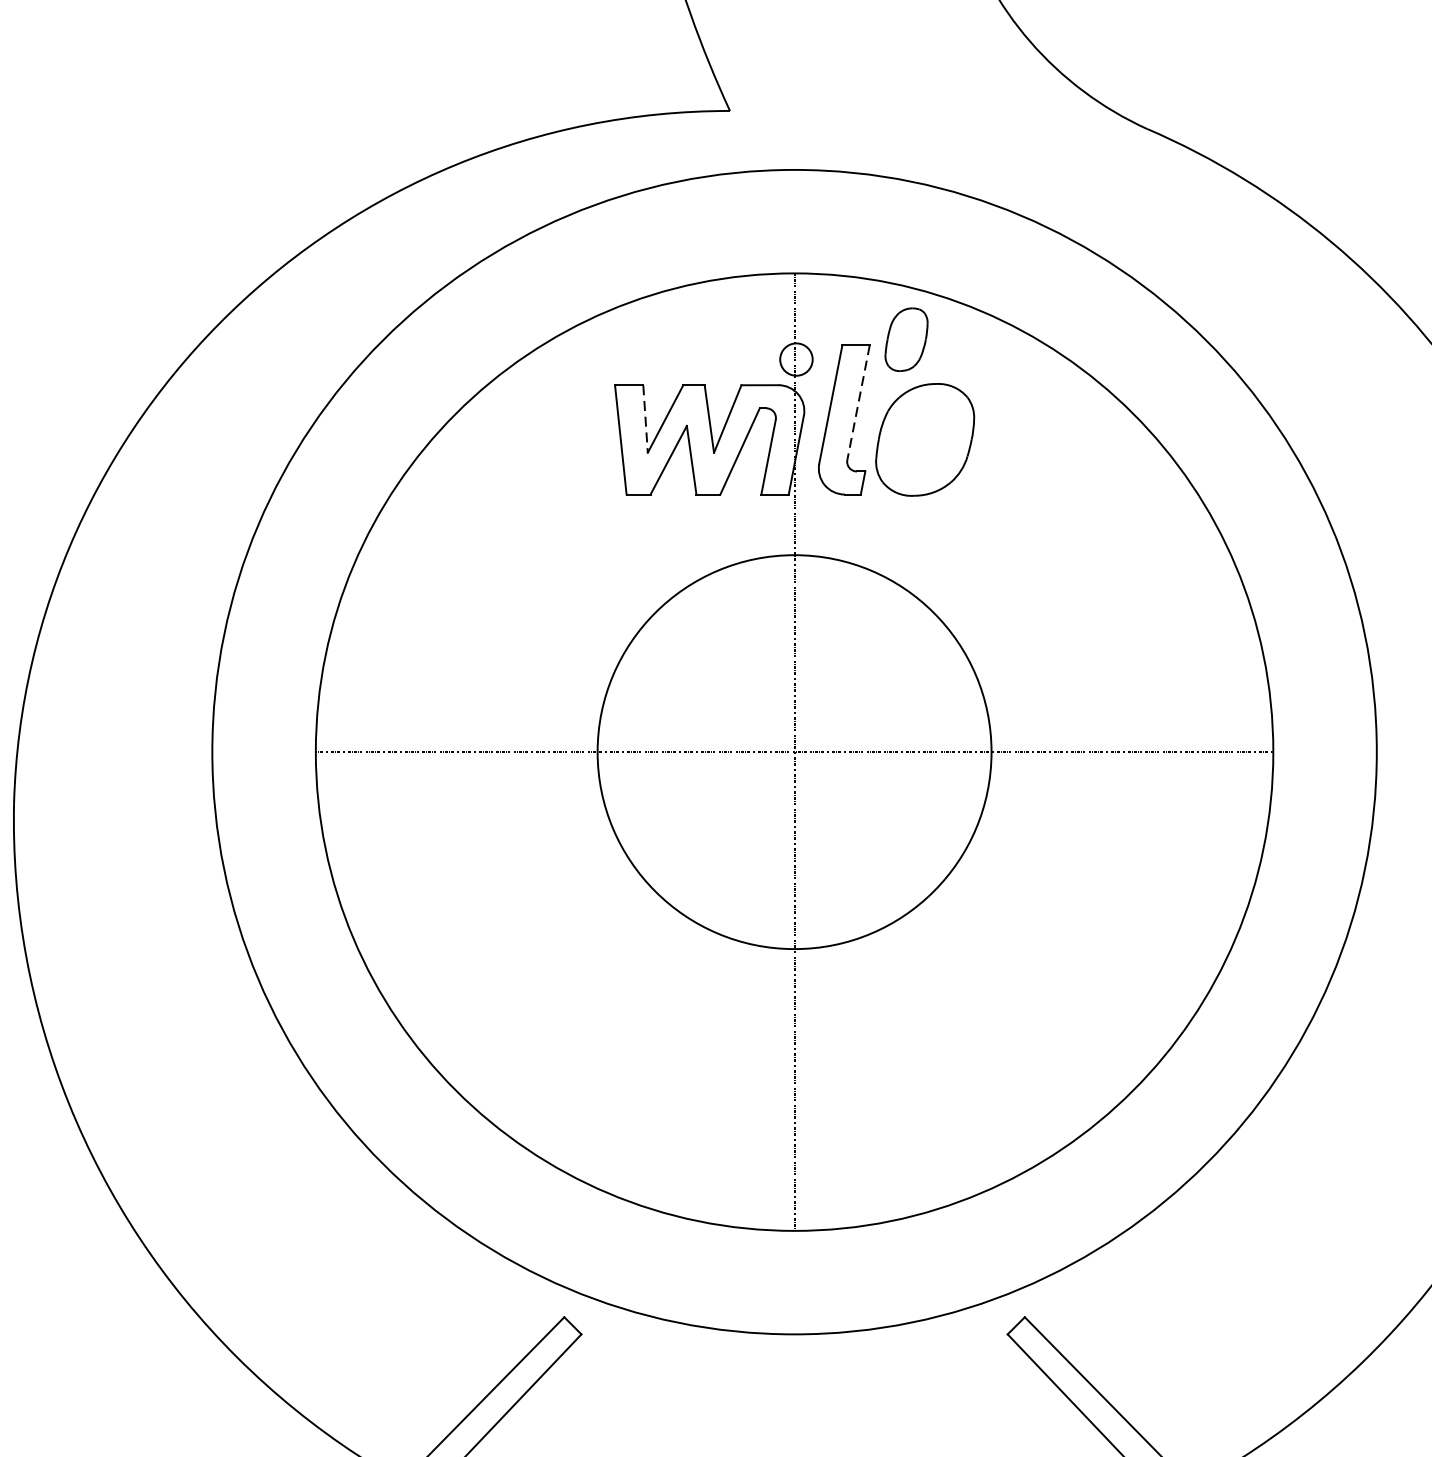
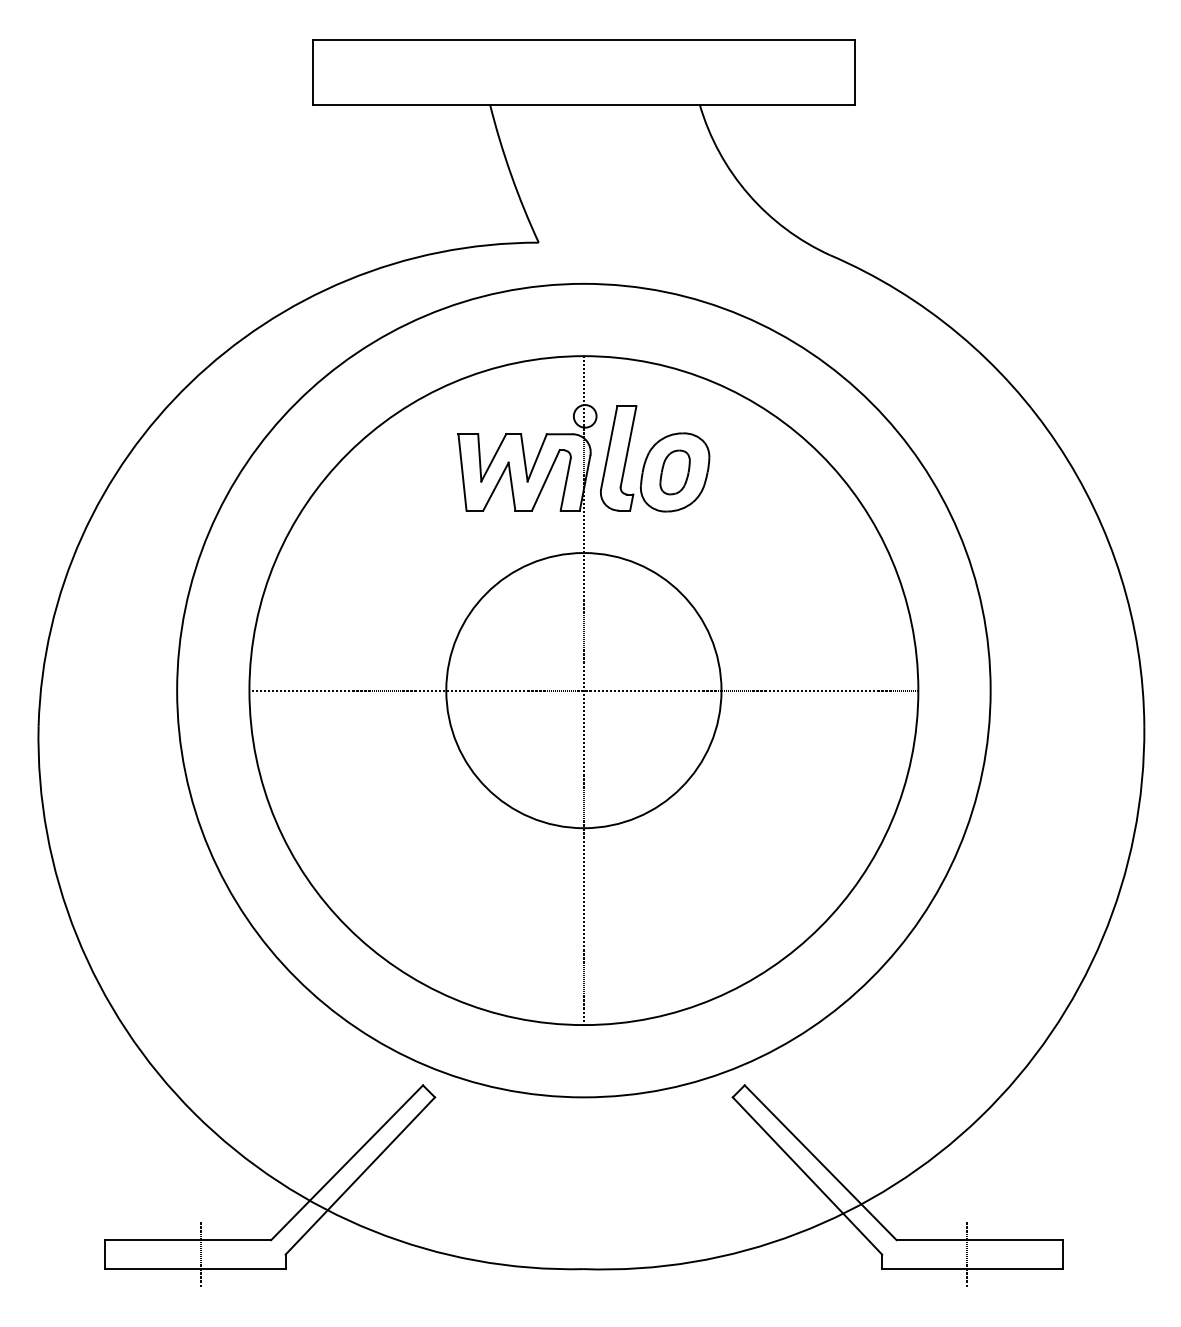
part: (905, 339) -> (674, 472), moved
line: (858, 402) -> (628, 446), dashed -> solid
line: (645, 418) -> (479, 457), dashed -> solid

